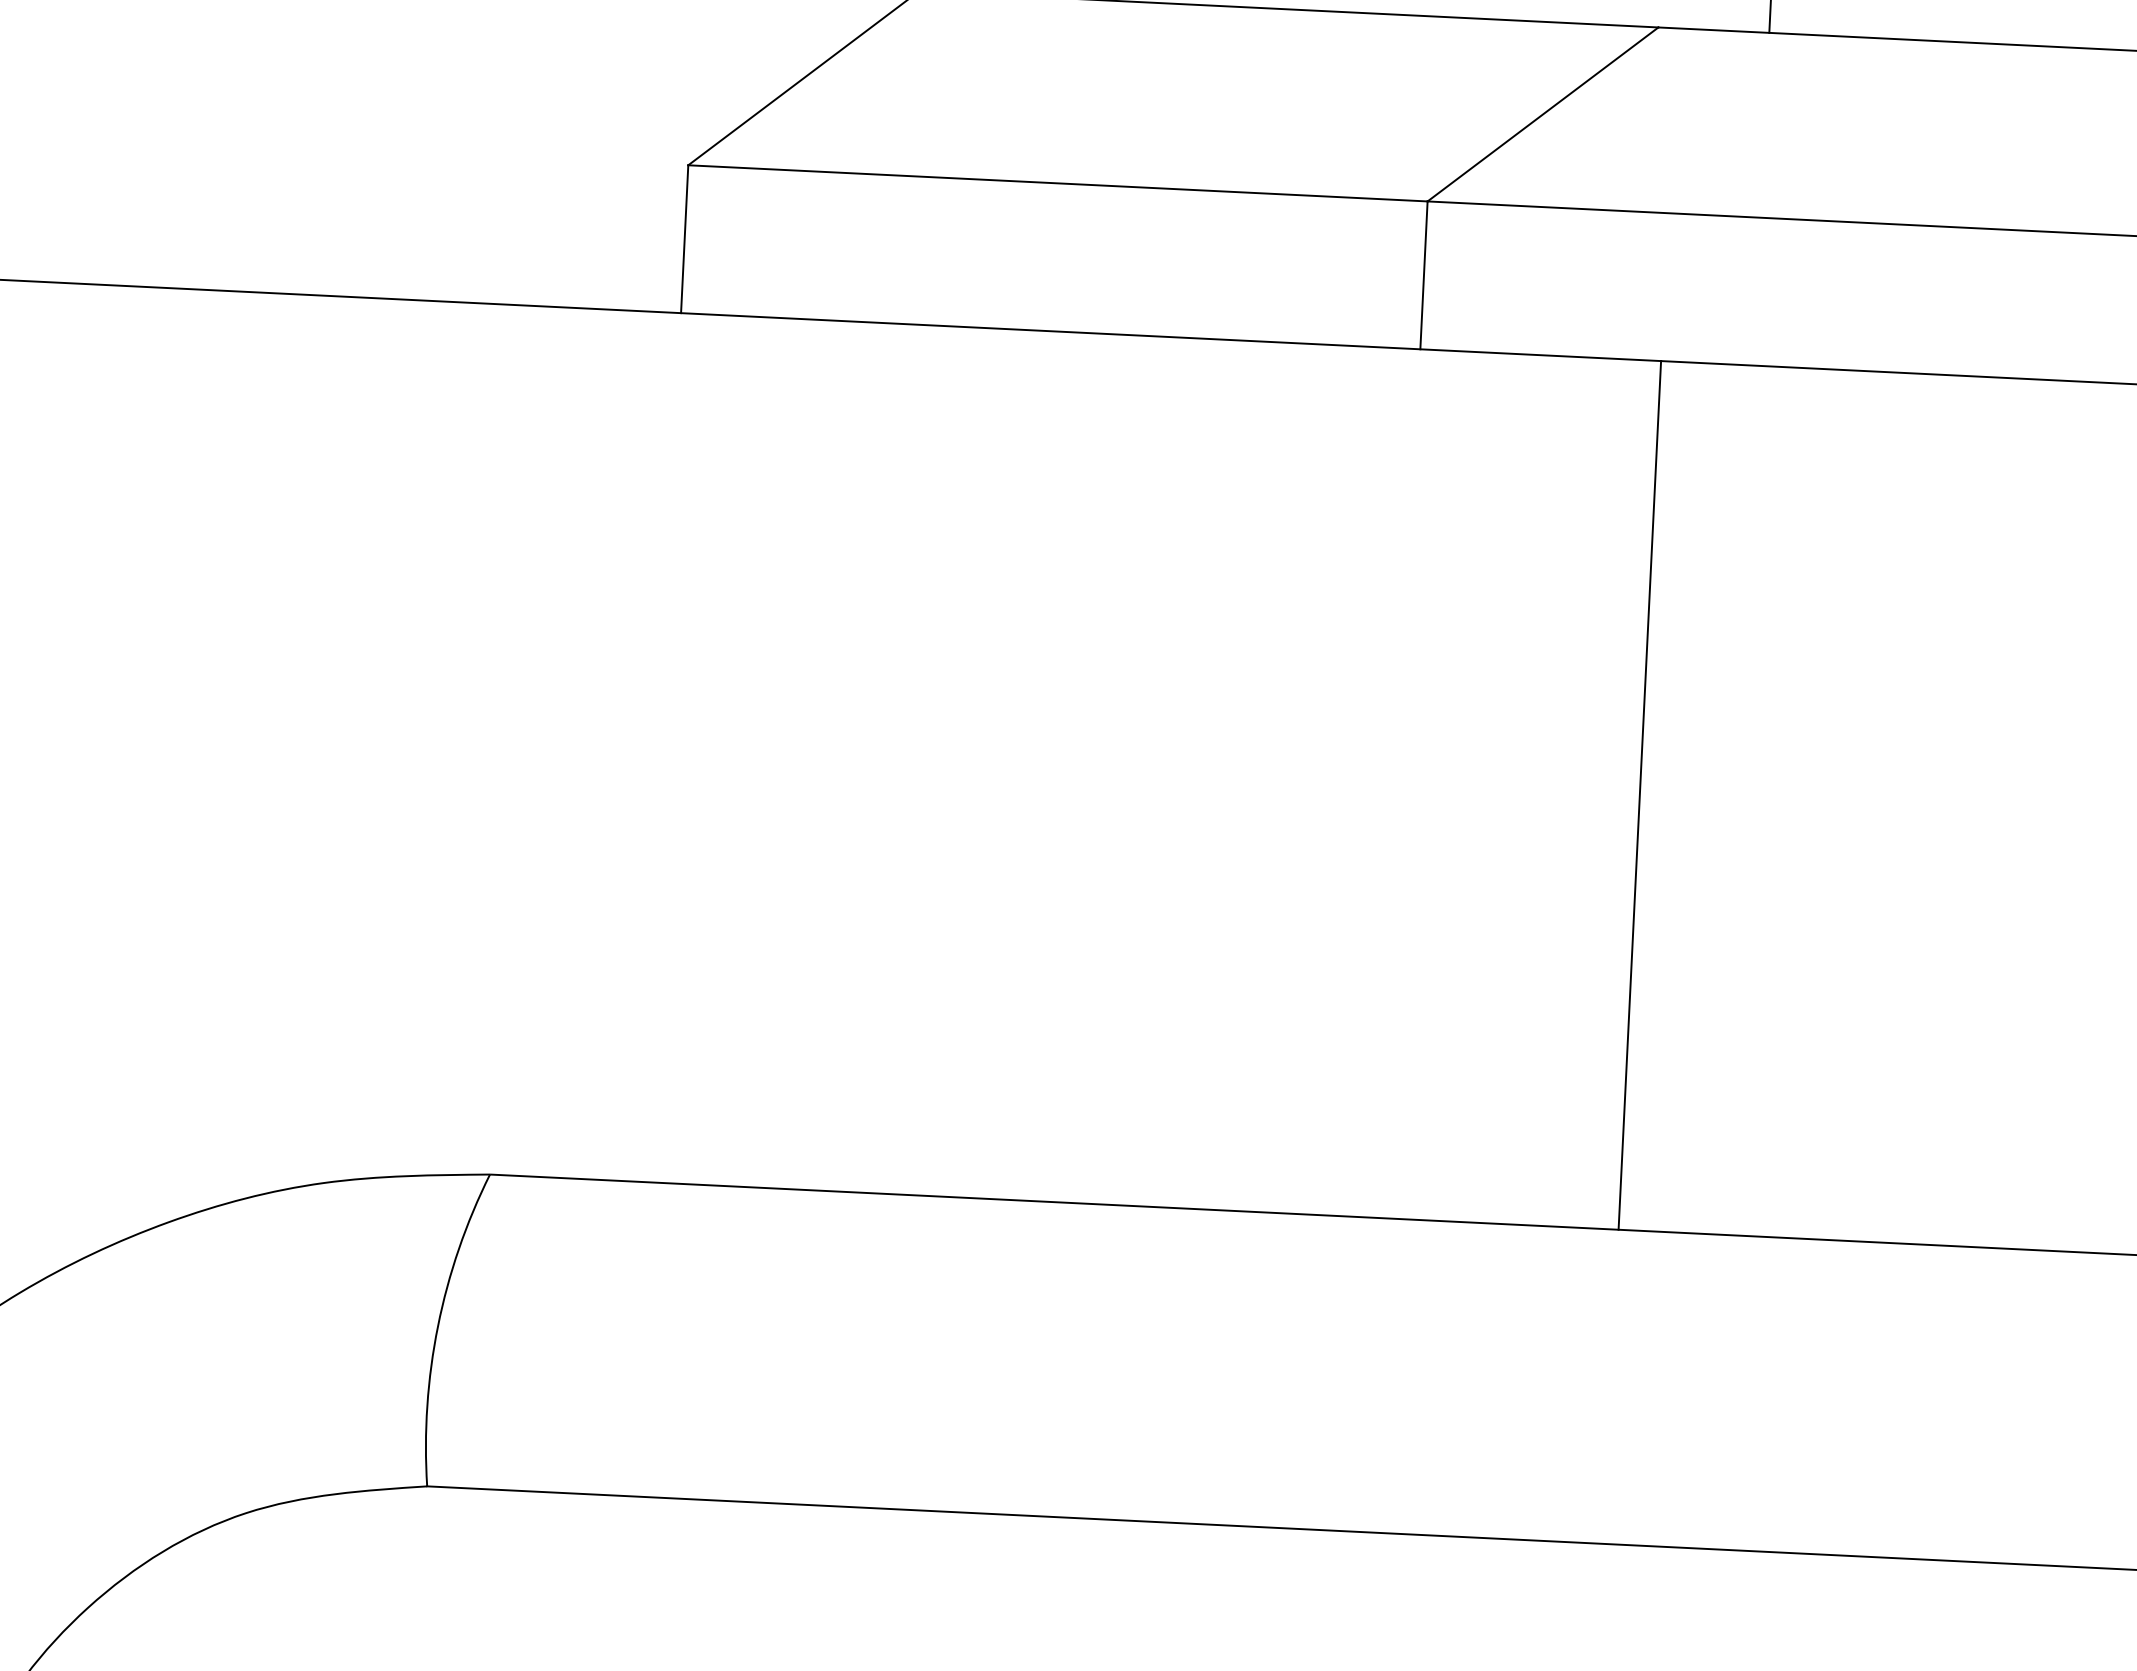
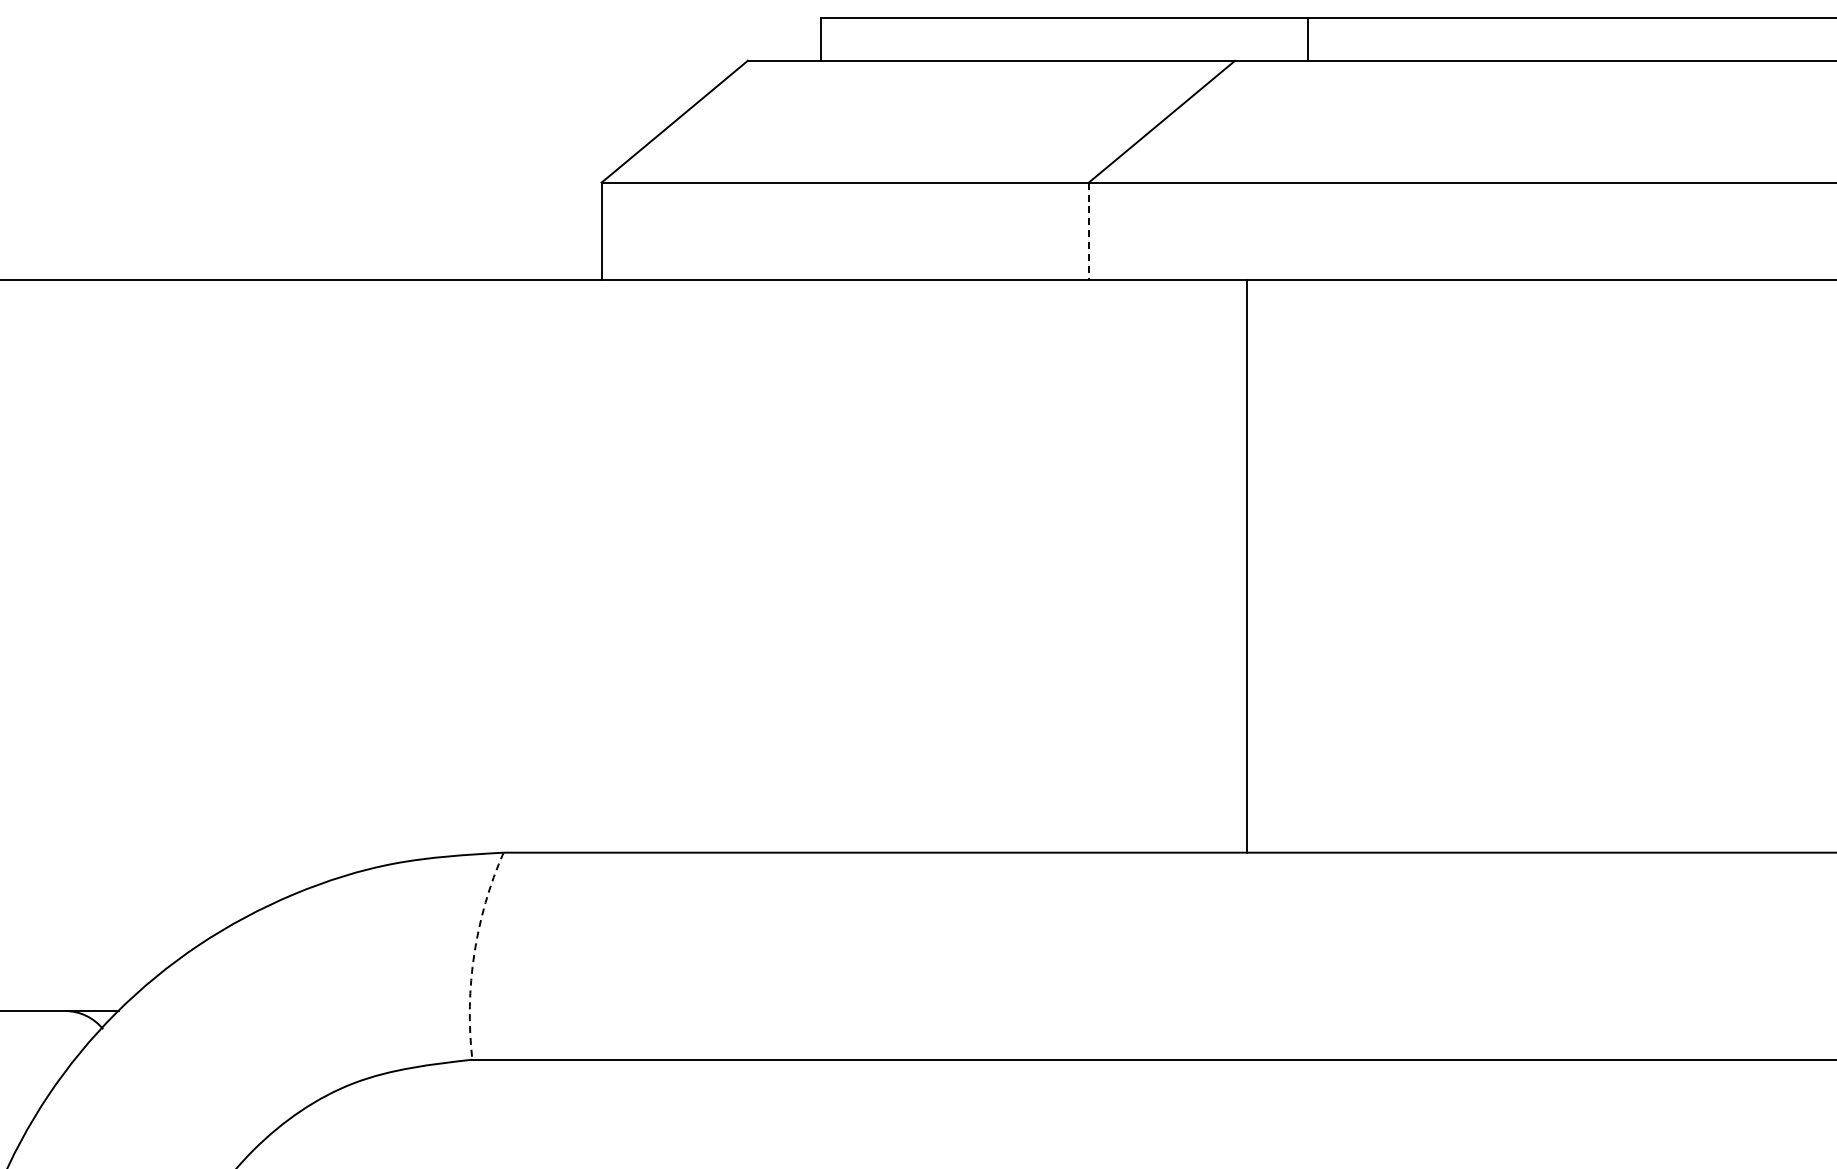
line: (1423, 275) -> (1088, 231), solid -> dashed
arc: (438, 1326) -> (474, 954), solid -> dashed

